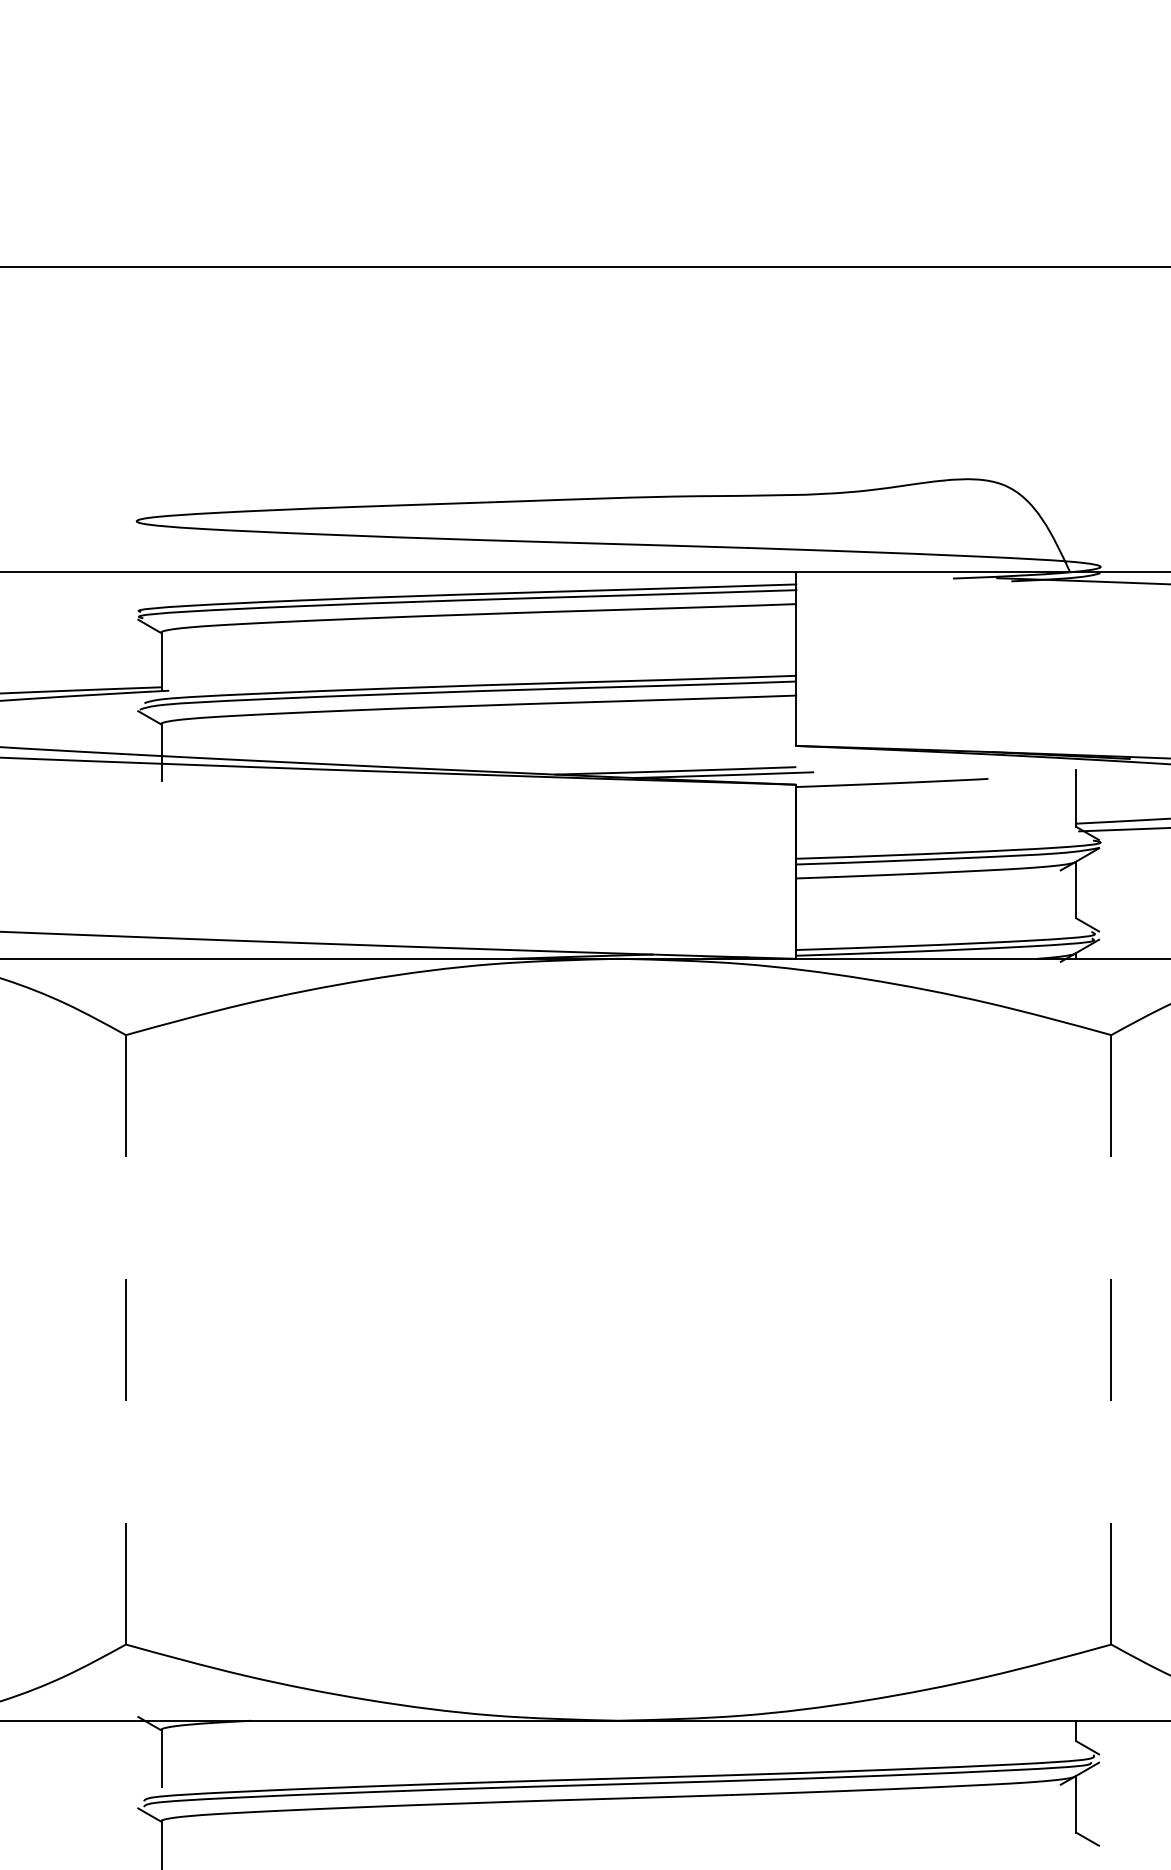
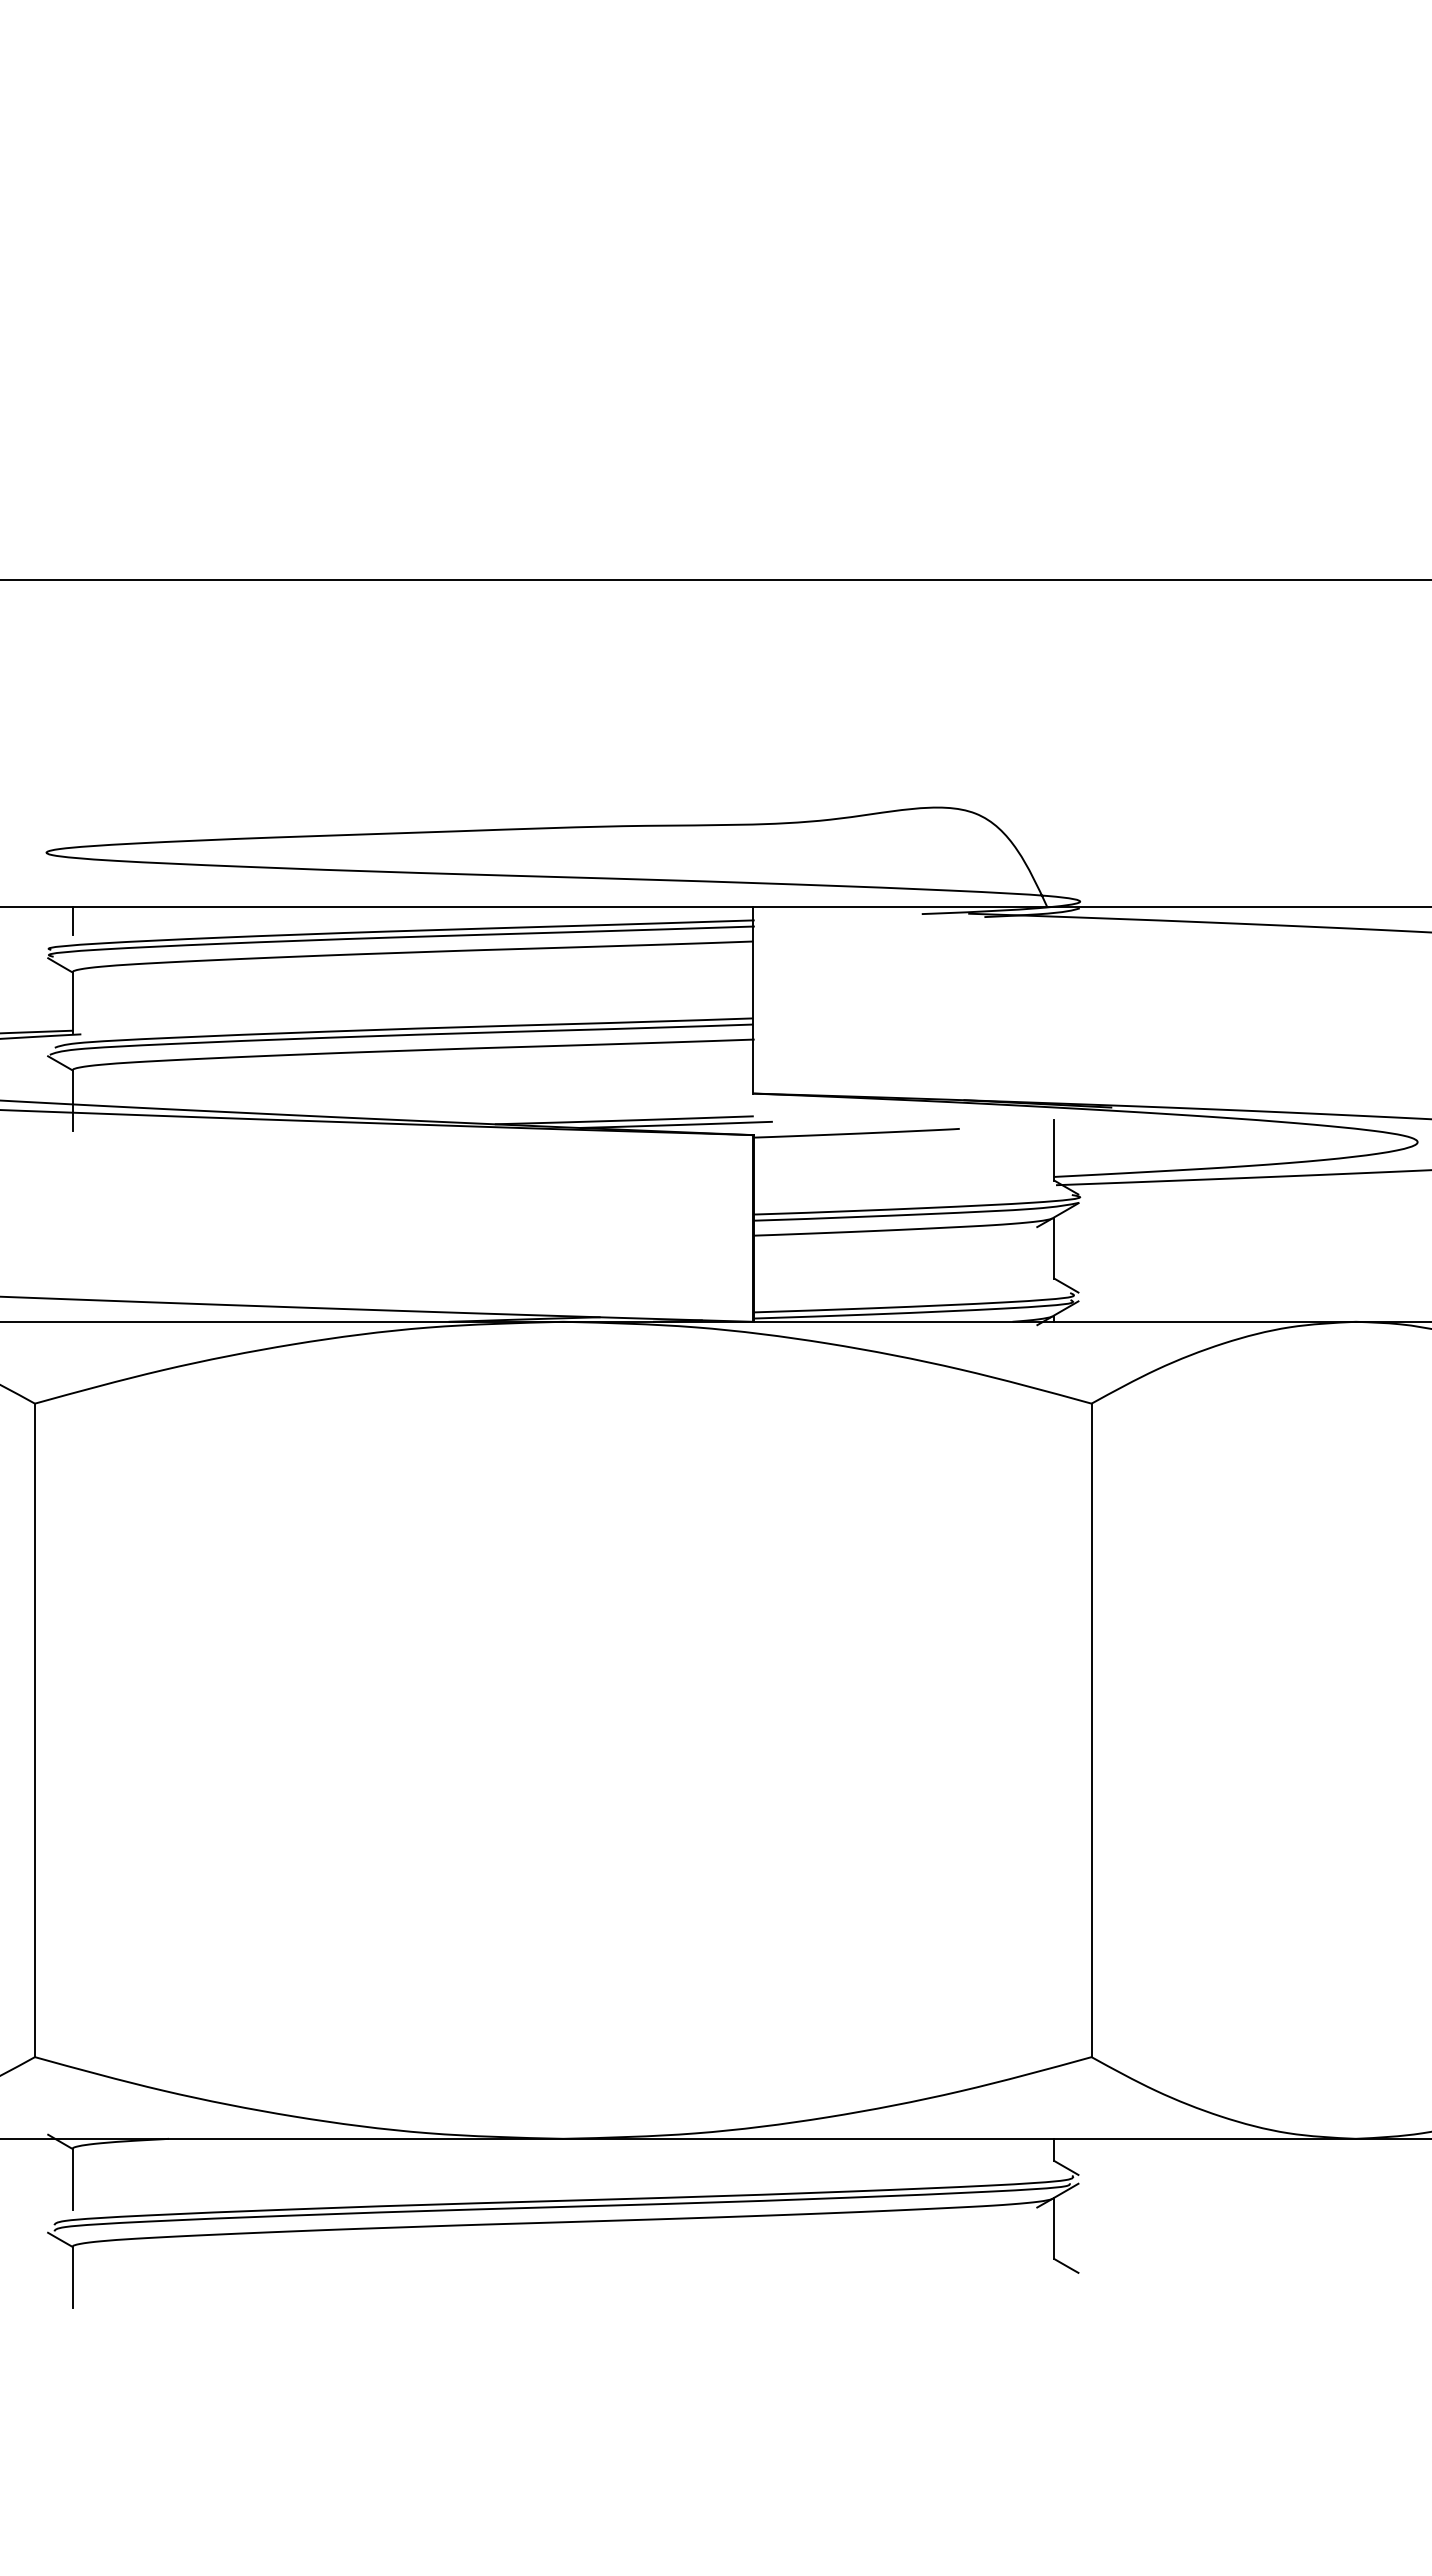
line: (161, 584) -> (73, 920), added
line: (125, 1339) -> (34, 1730), dashed -> solid
line: (1111, 1339) -> (1091, 1730), dashed -> solid

